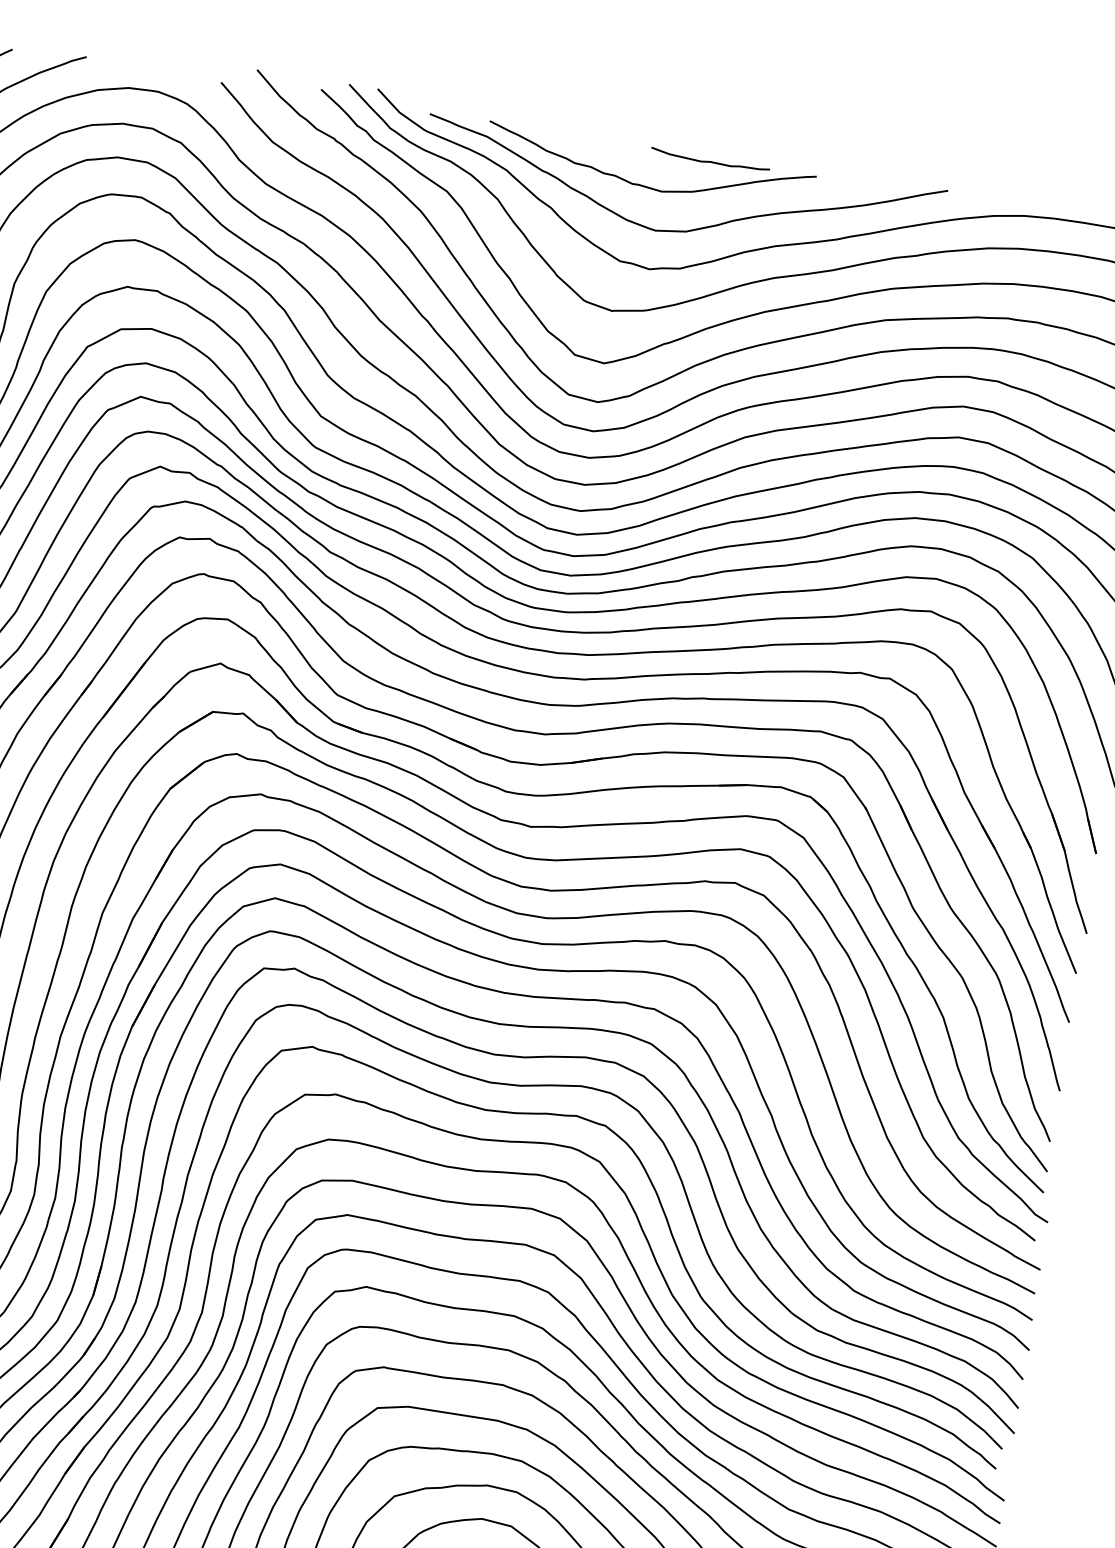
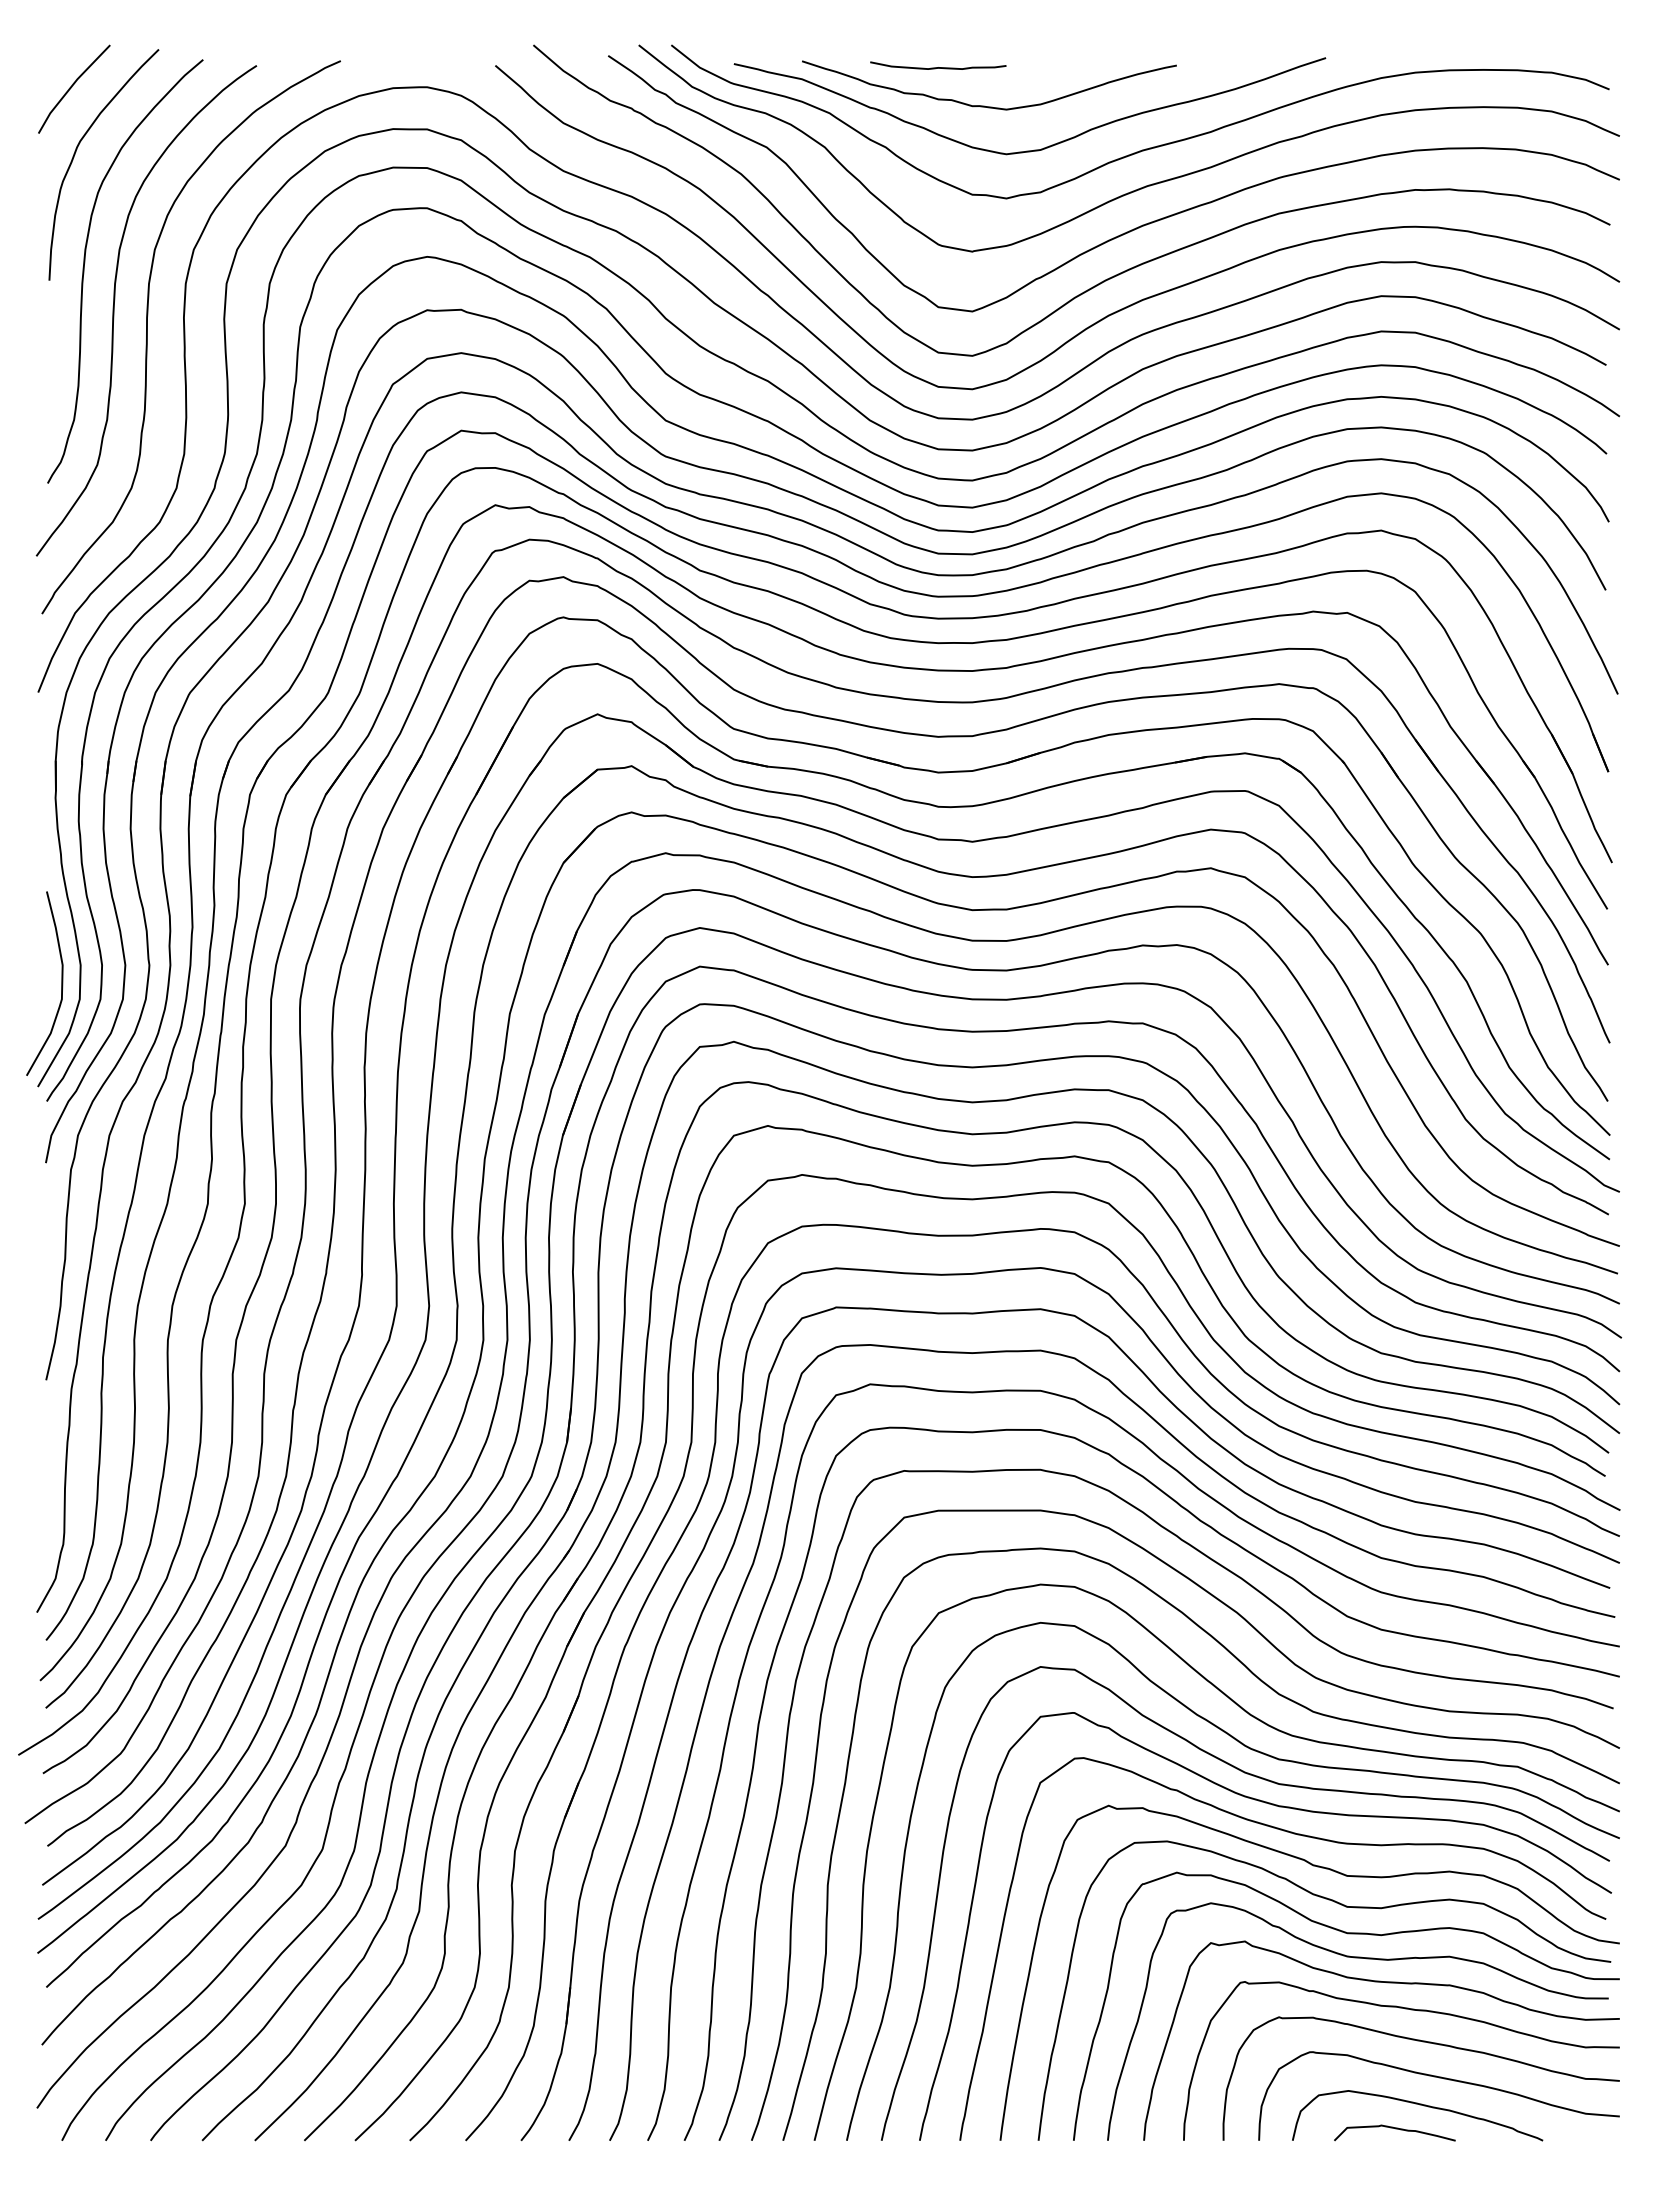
curve: (710, 161) -> (938, 67), moved

